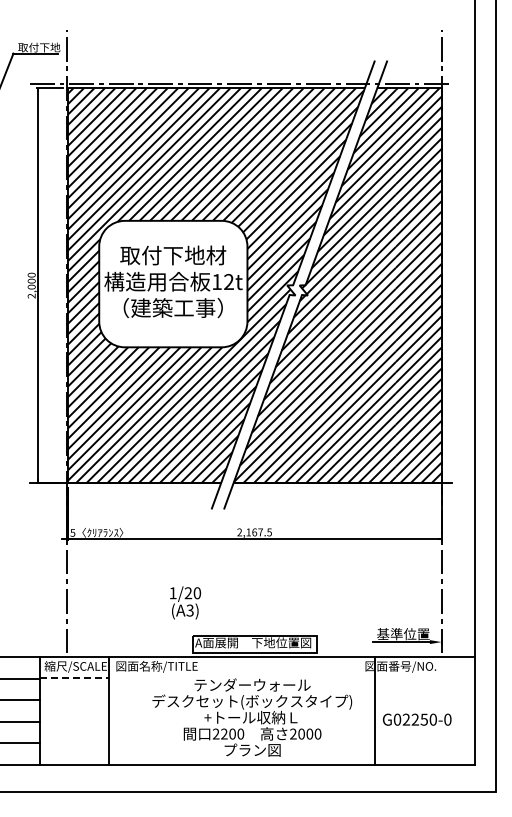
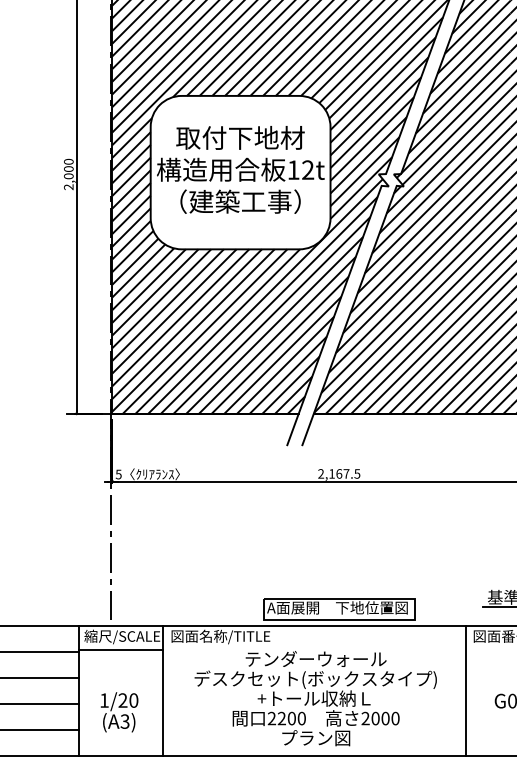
text: (185, 602) -> (119, 711), moved
line: (75, 677) -> (121, 649), dashed -> solid
line: (375, 710) -> (466, 689), moved
text: (252, 717) -> (316, 698), moved

